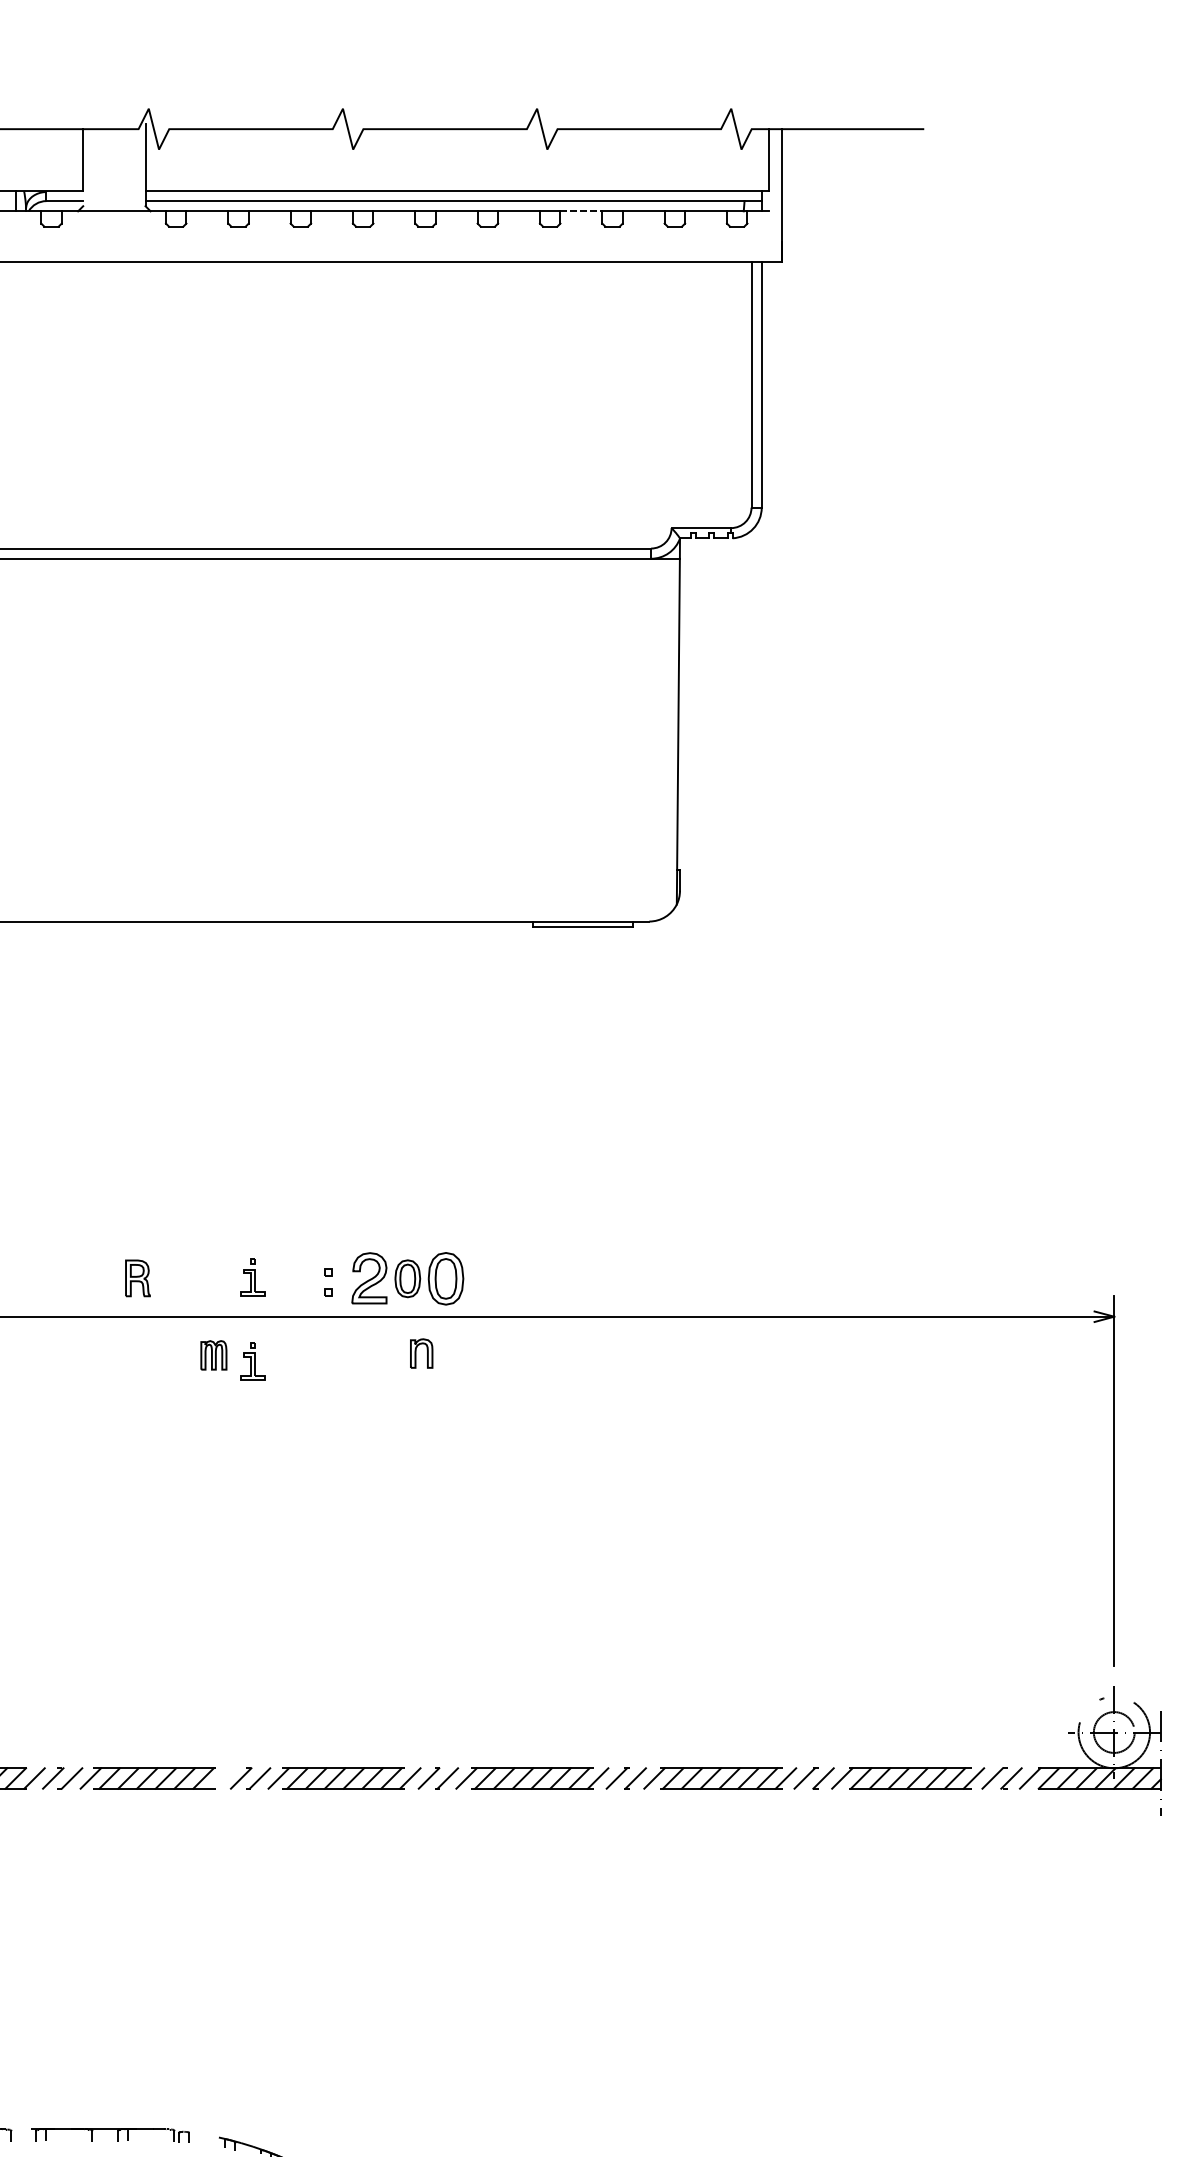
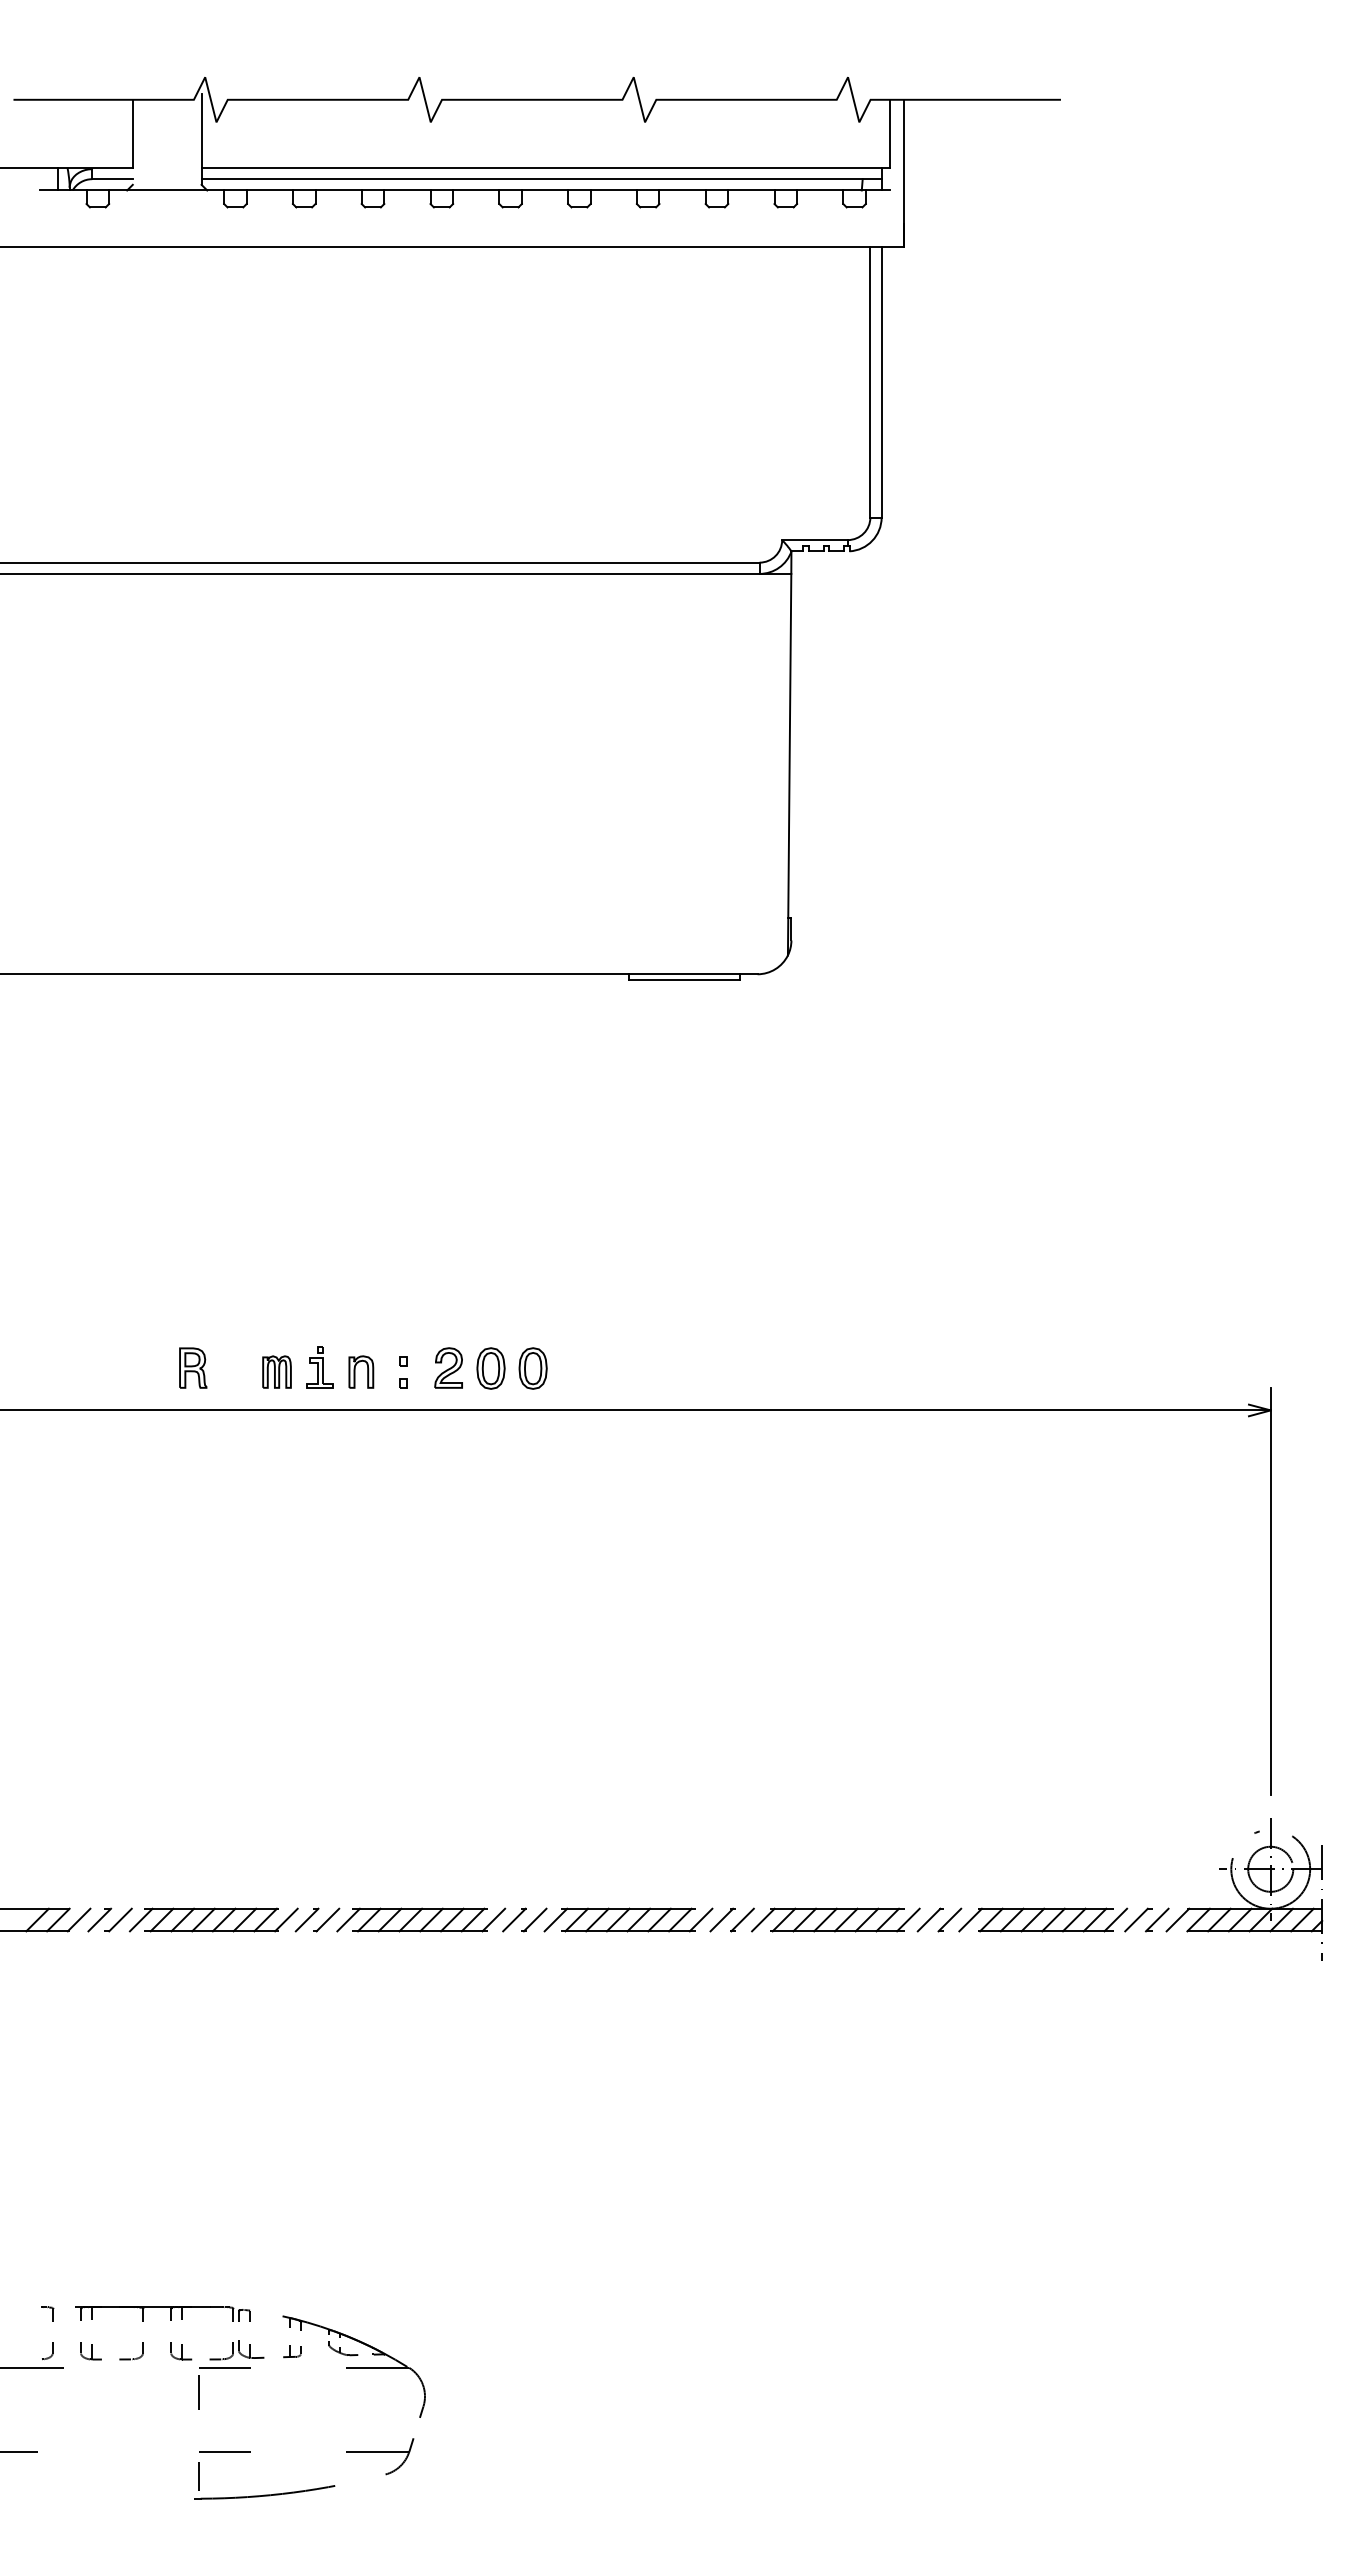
line: (582, 211) -> (683, 190), dashed -> solid
part: (369, 1277) -> (448, 1367), size x0.71
part: (445, 1278) -> (532, 1368), size x0.71
part: (421, 1353) -> (361, 1371), moved
part: (213, 1354) -> (276, 1371), moved
part: (252, 1361) -> (319, 1459), removed
line: (222, 1778) -> (286, 1919), added

